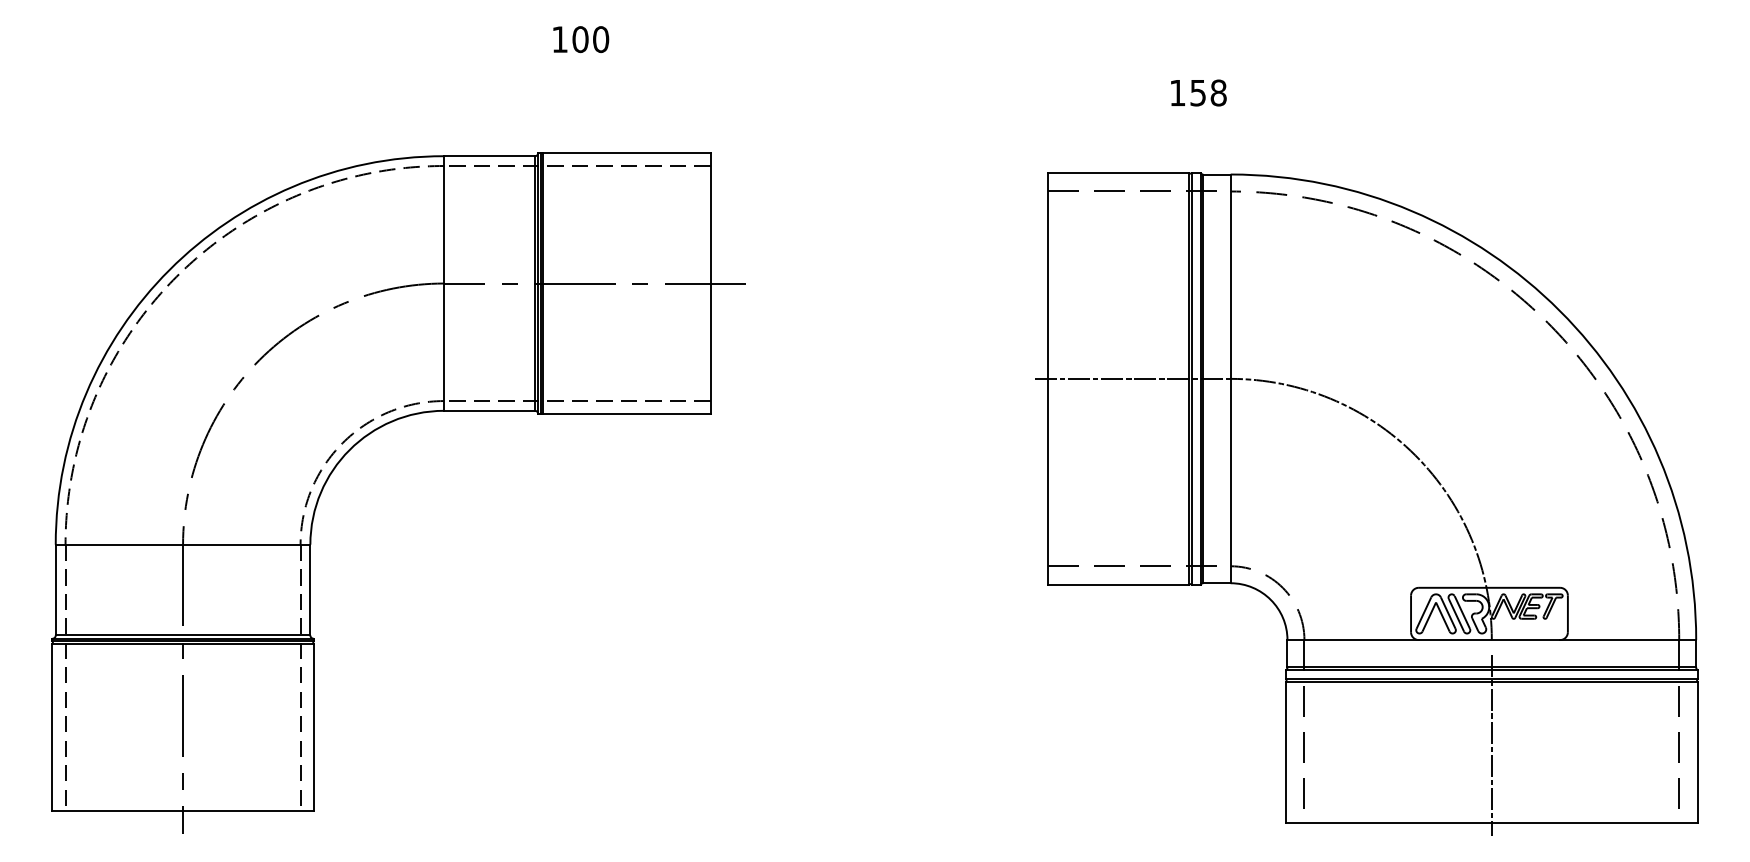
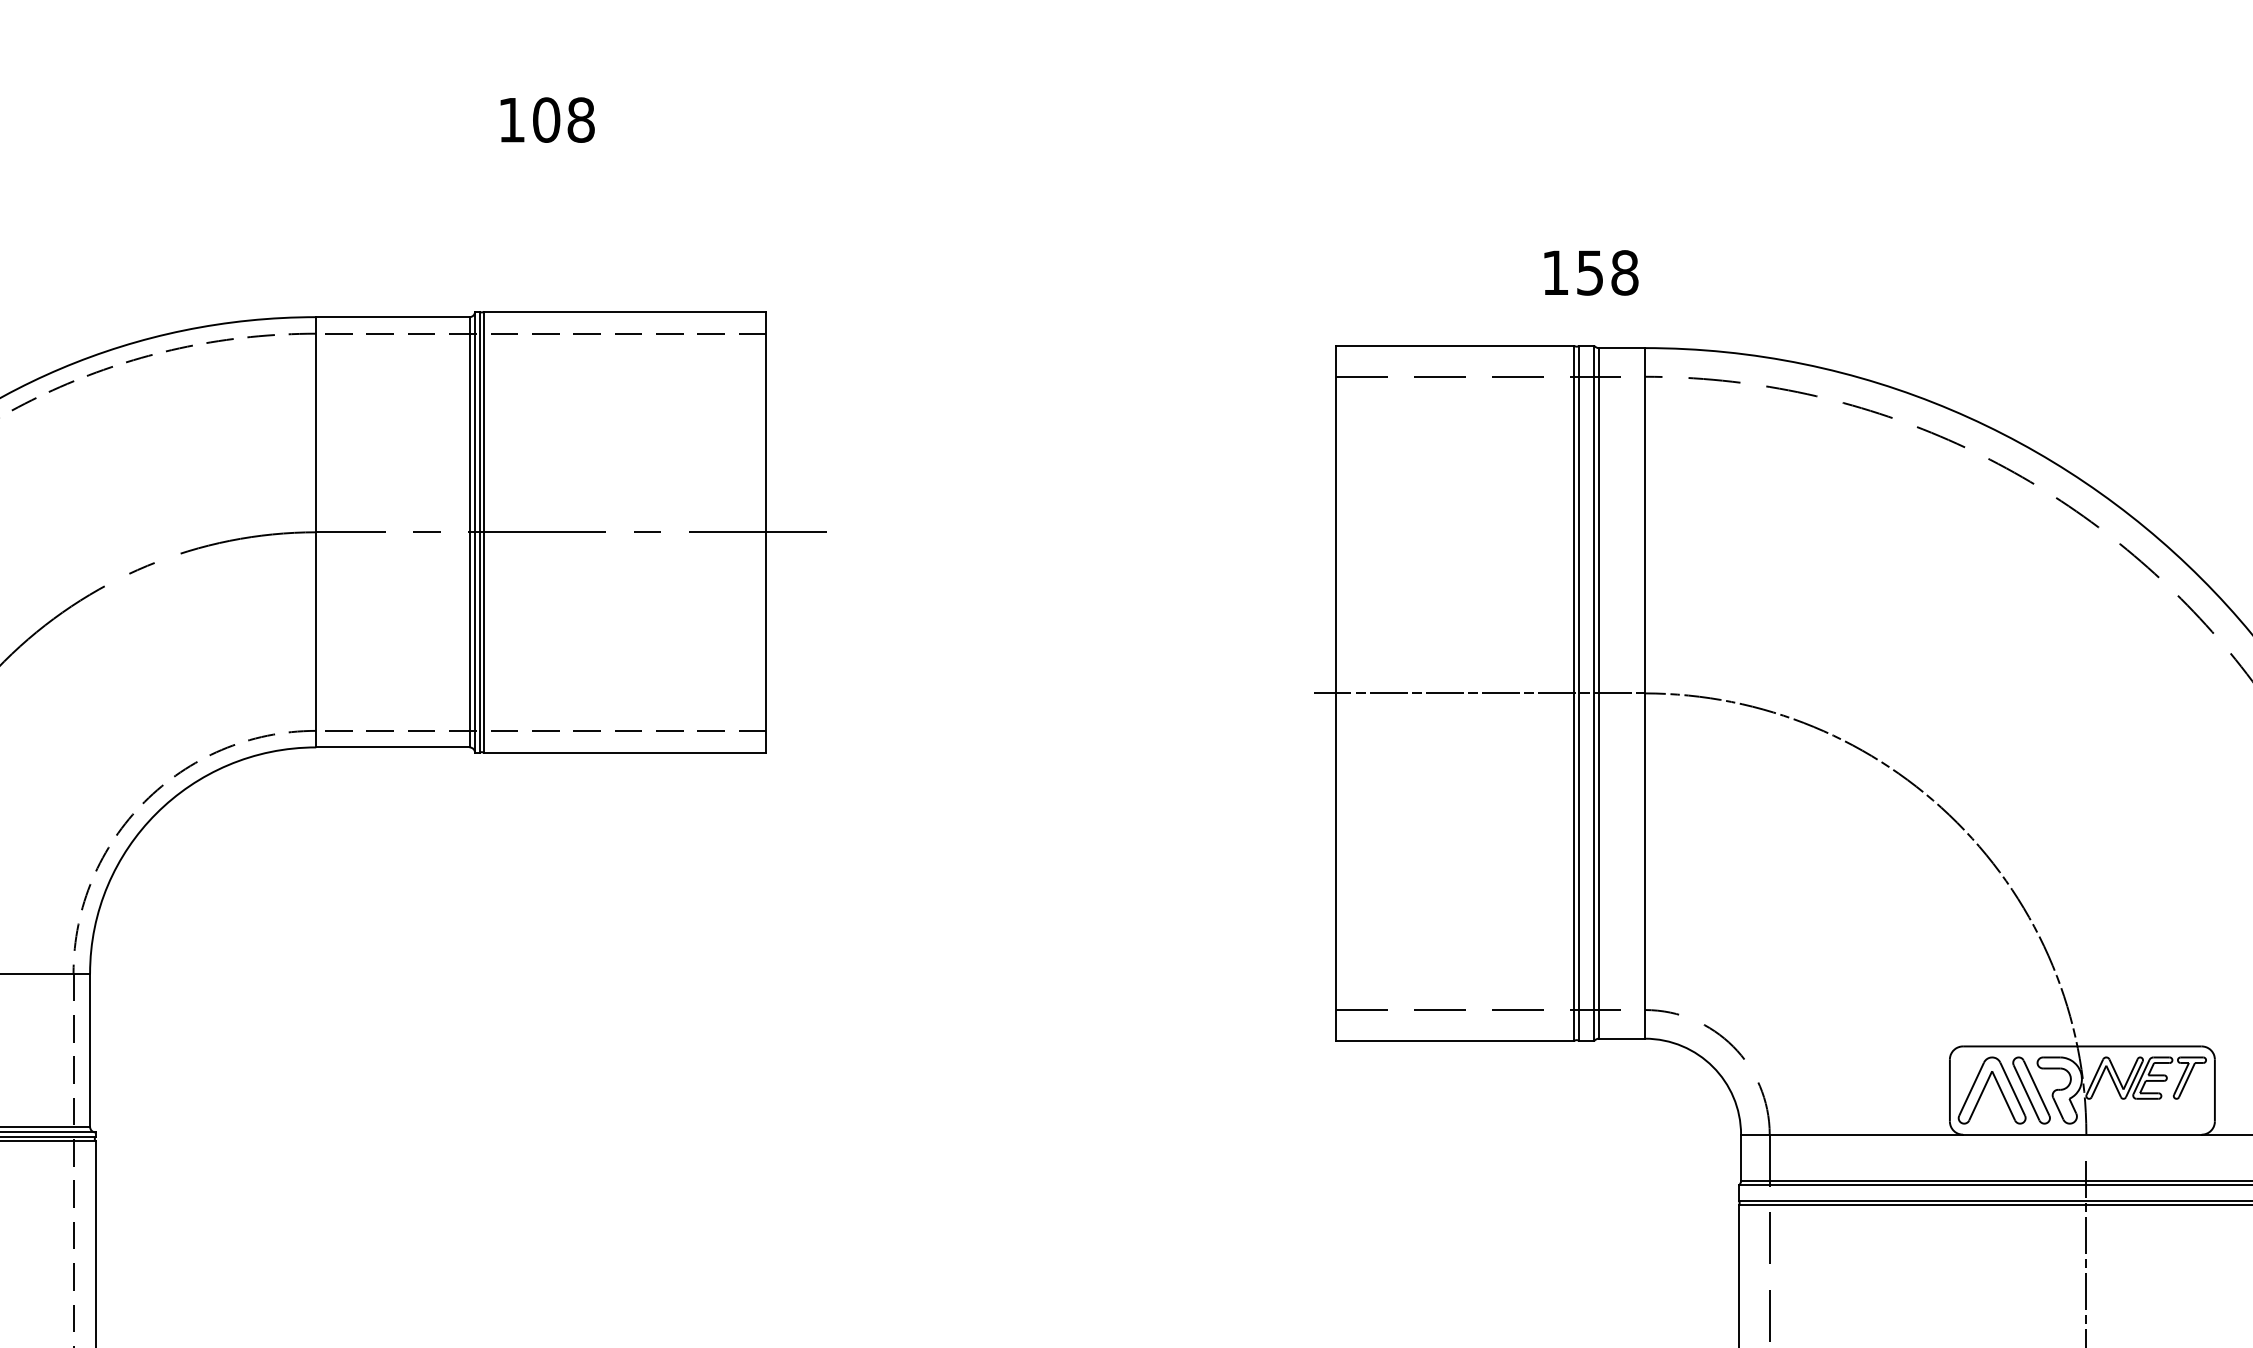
text: (601, 39) -> (581, 119), 100 -> 108
text: (1198, 92) -> (1590, 272), moved

